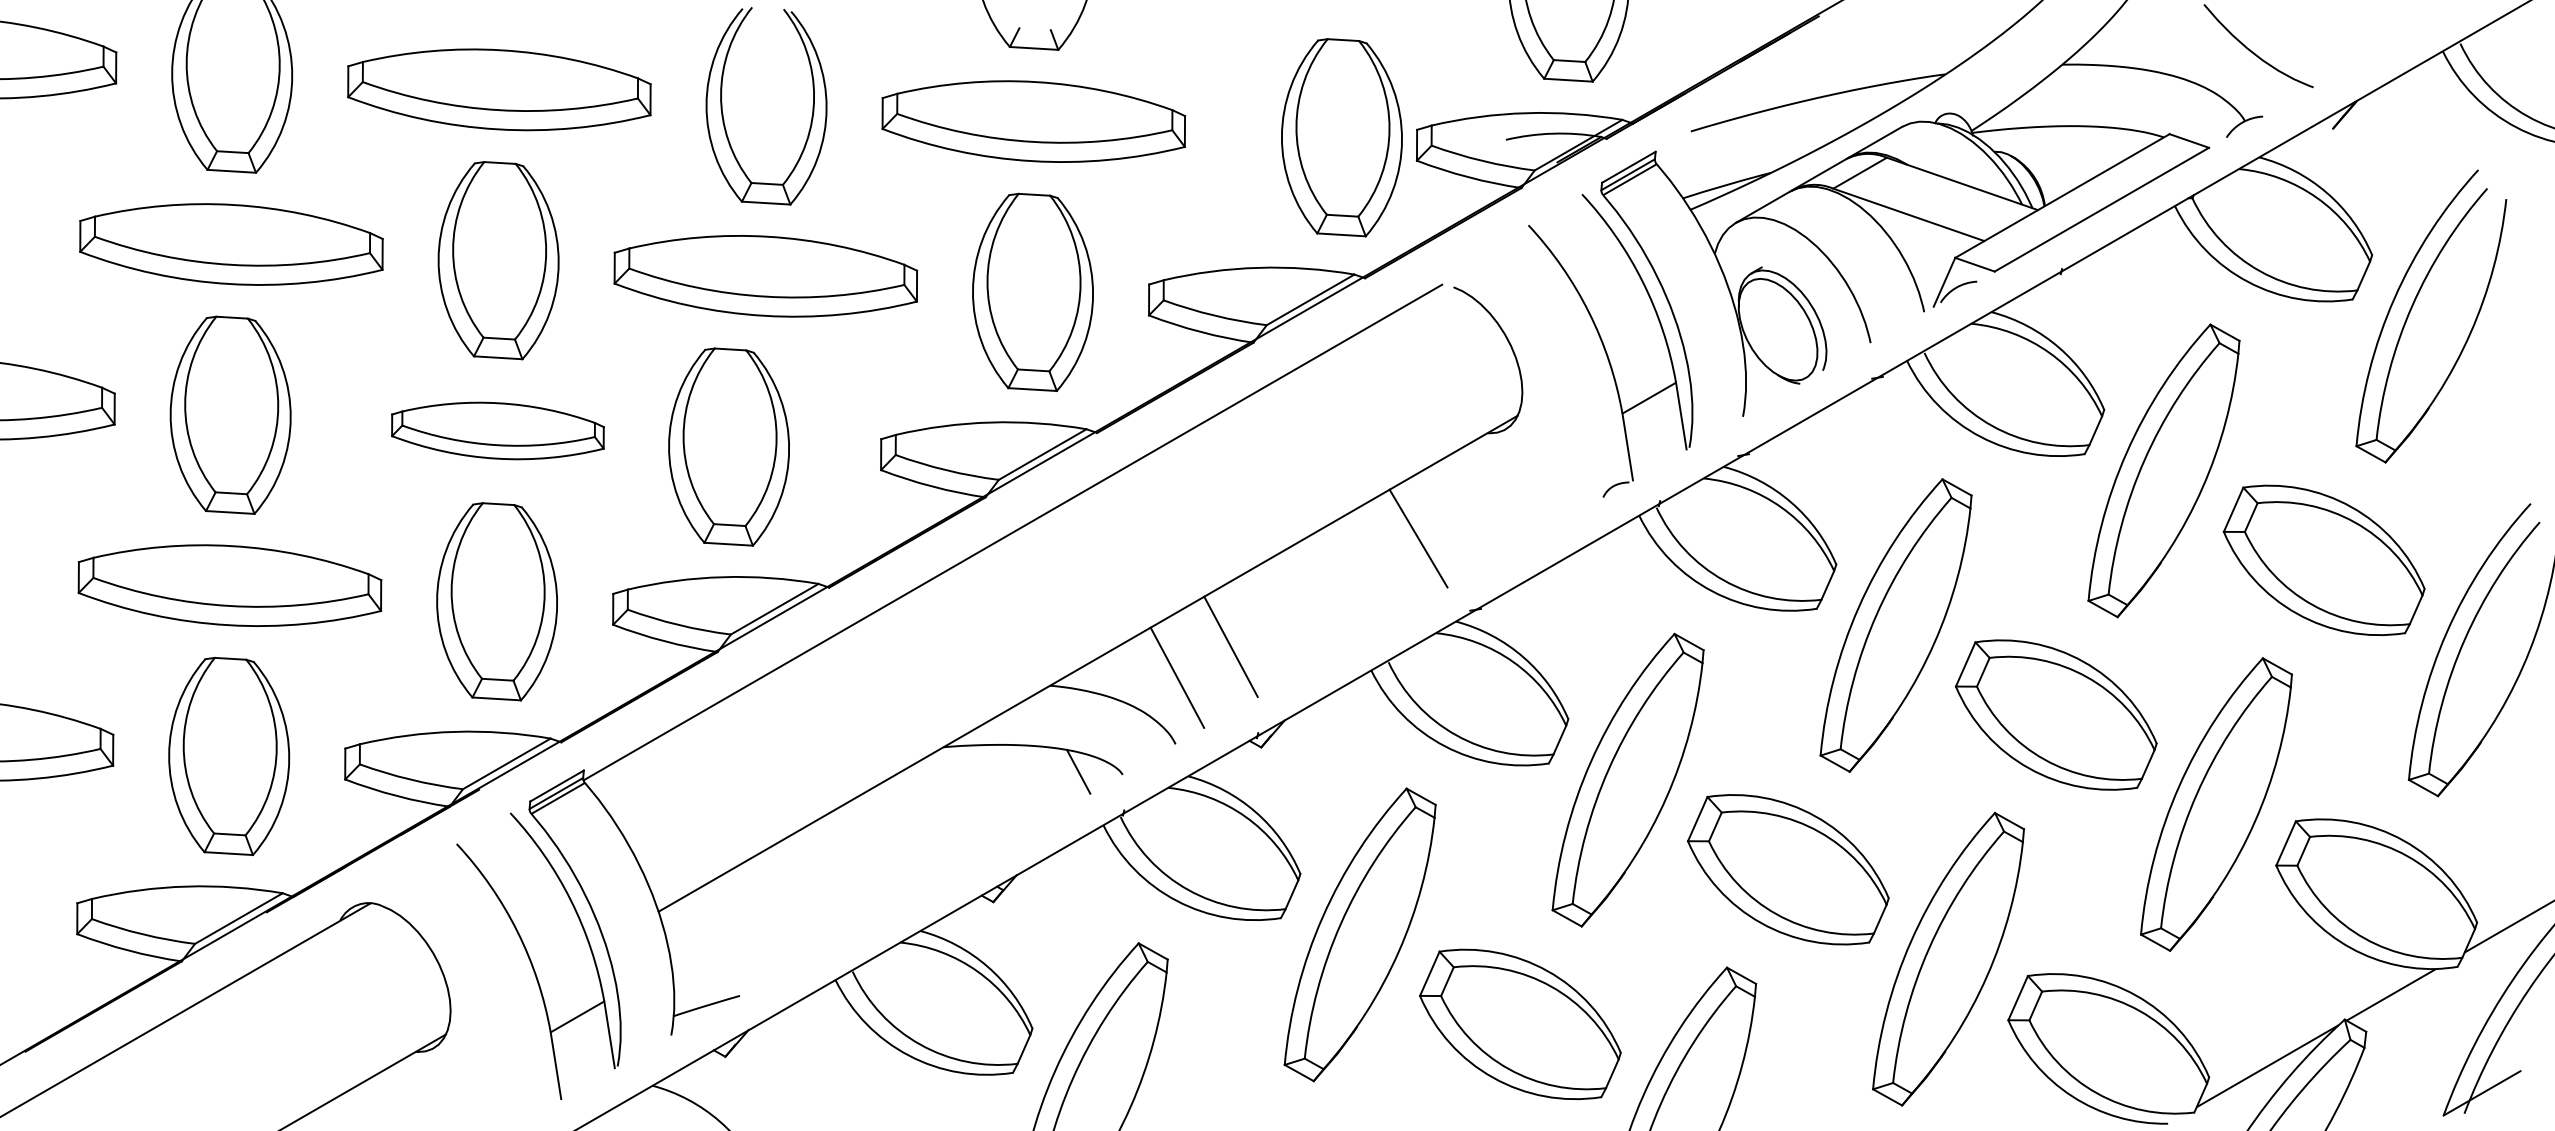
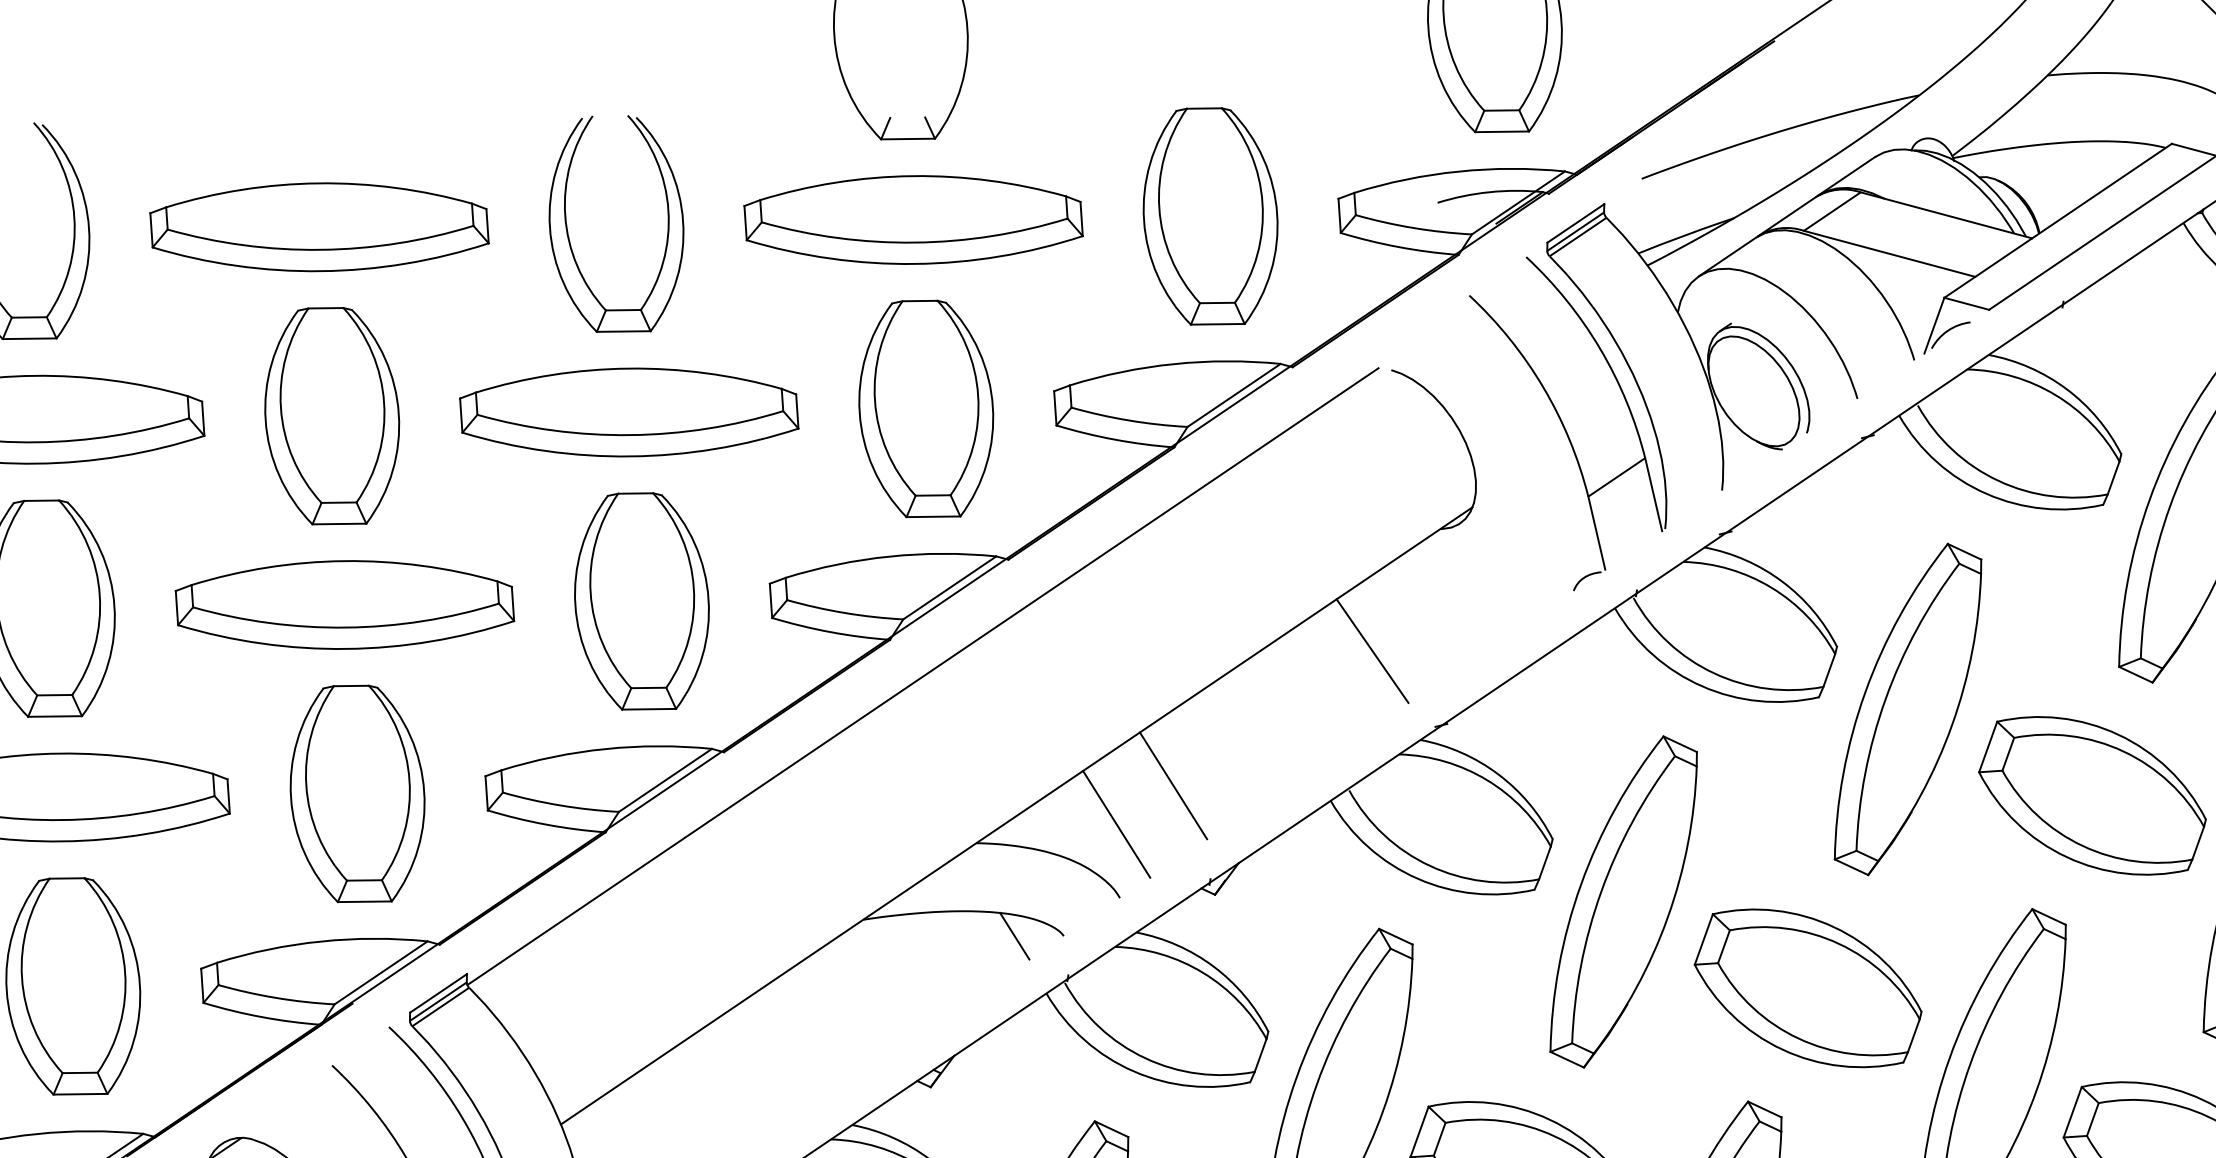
part: (1341, 137) -> (1210, 216), moved
part: (497, 430) -> (344, 604), size x1.43
part: (728, 446) -> (641, 601), moved

